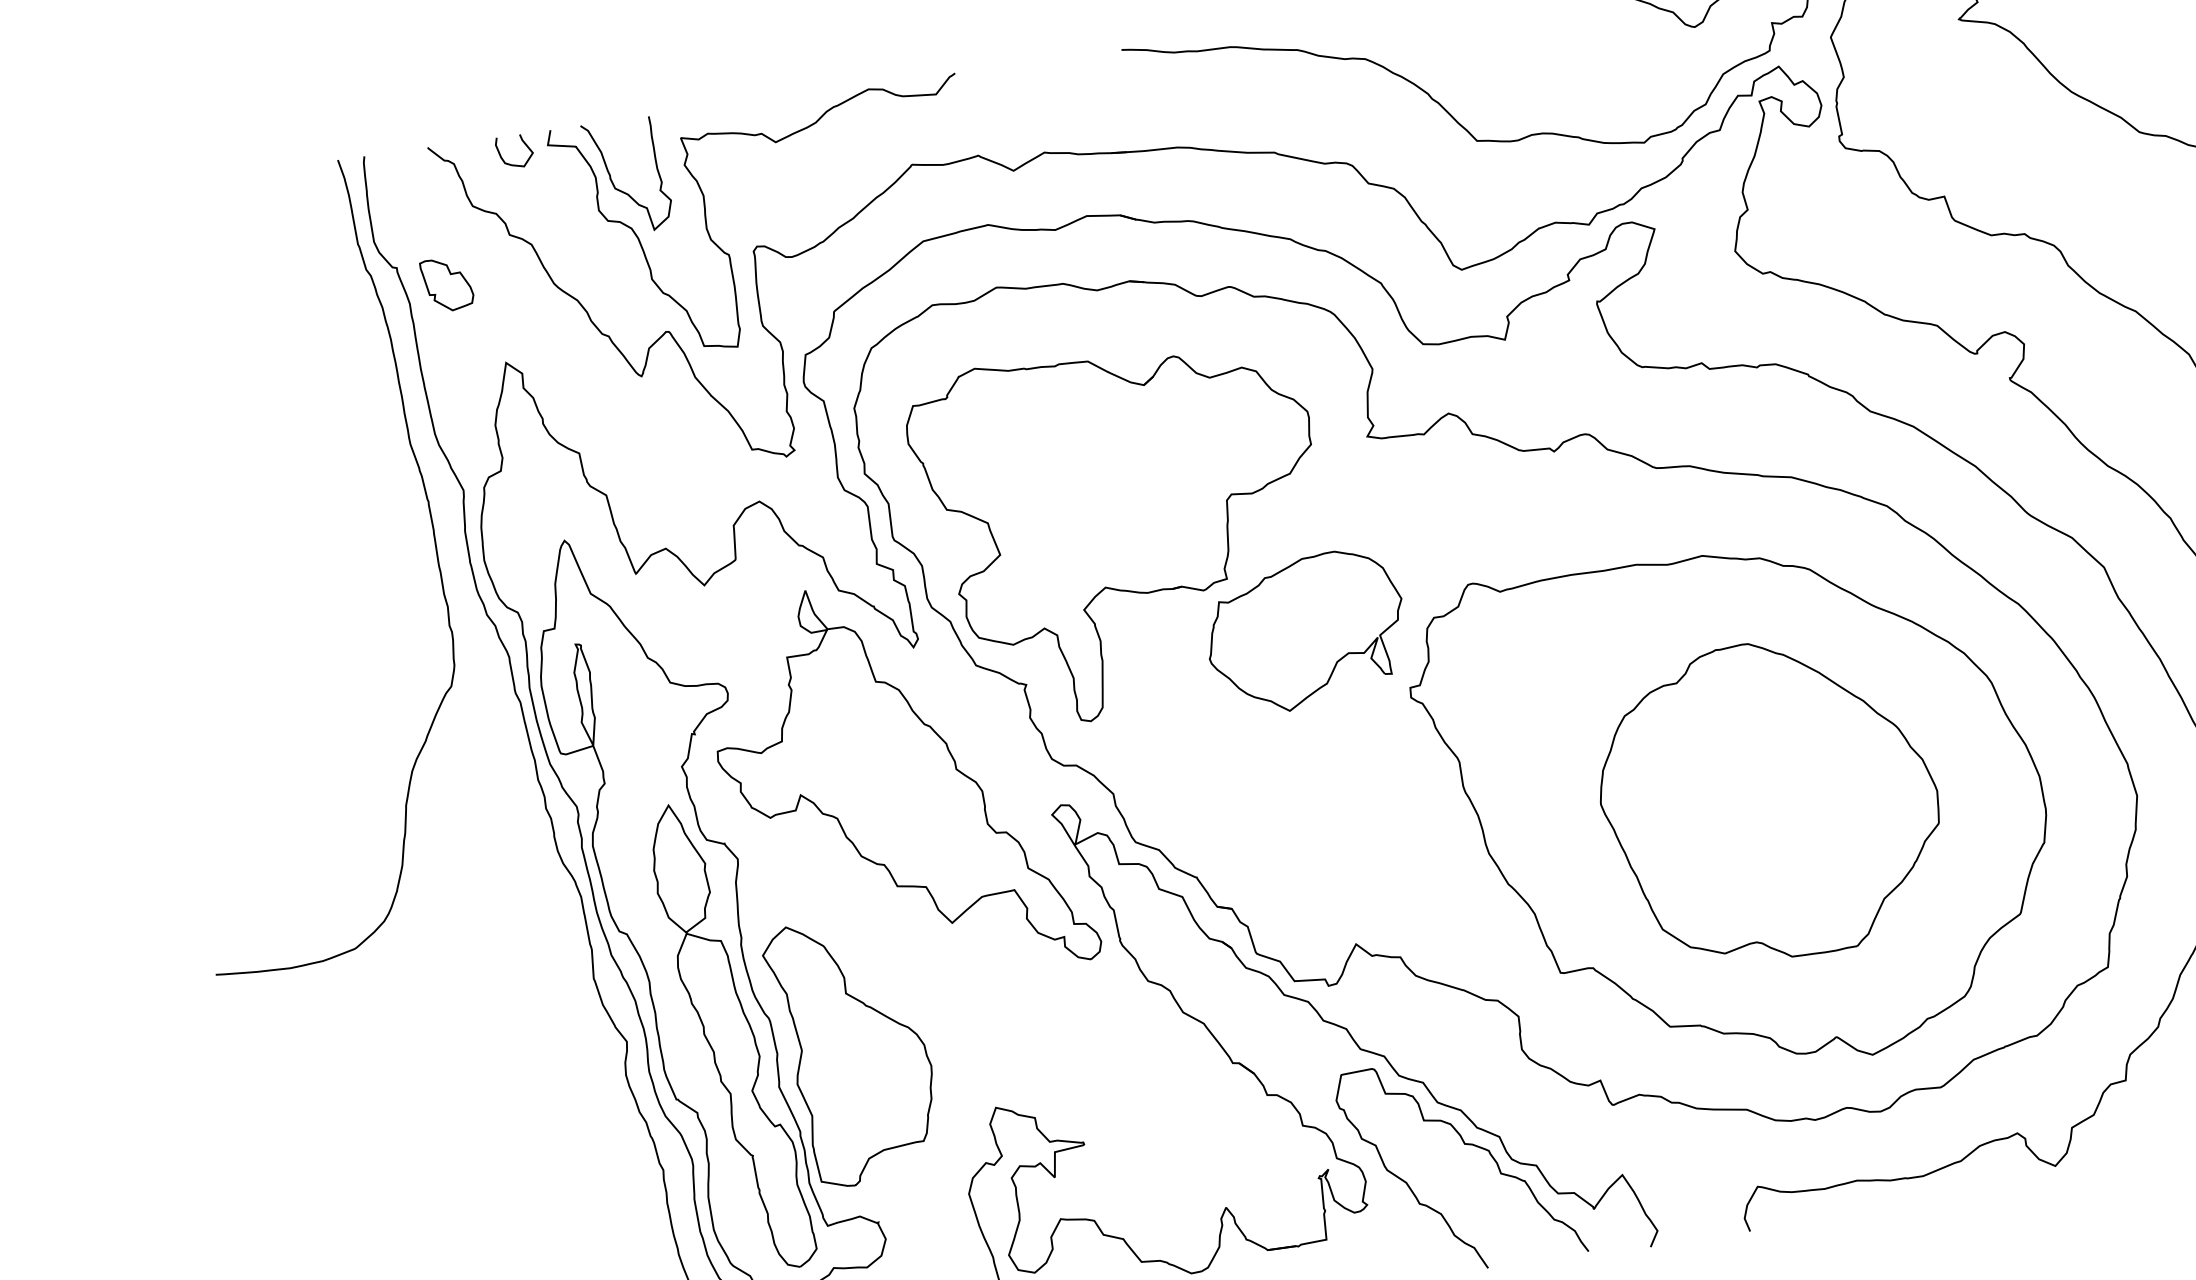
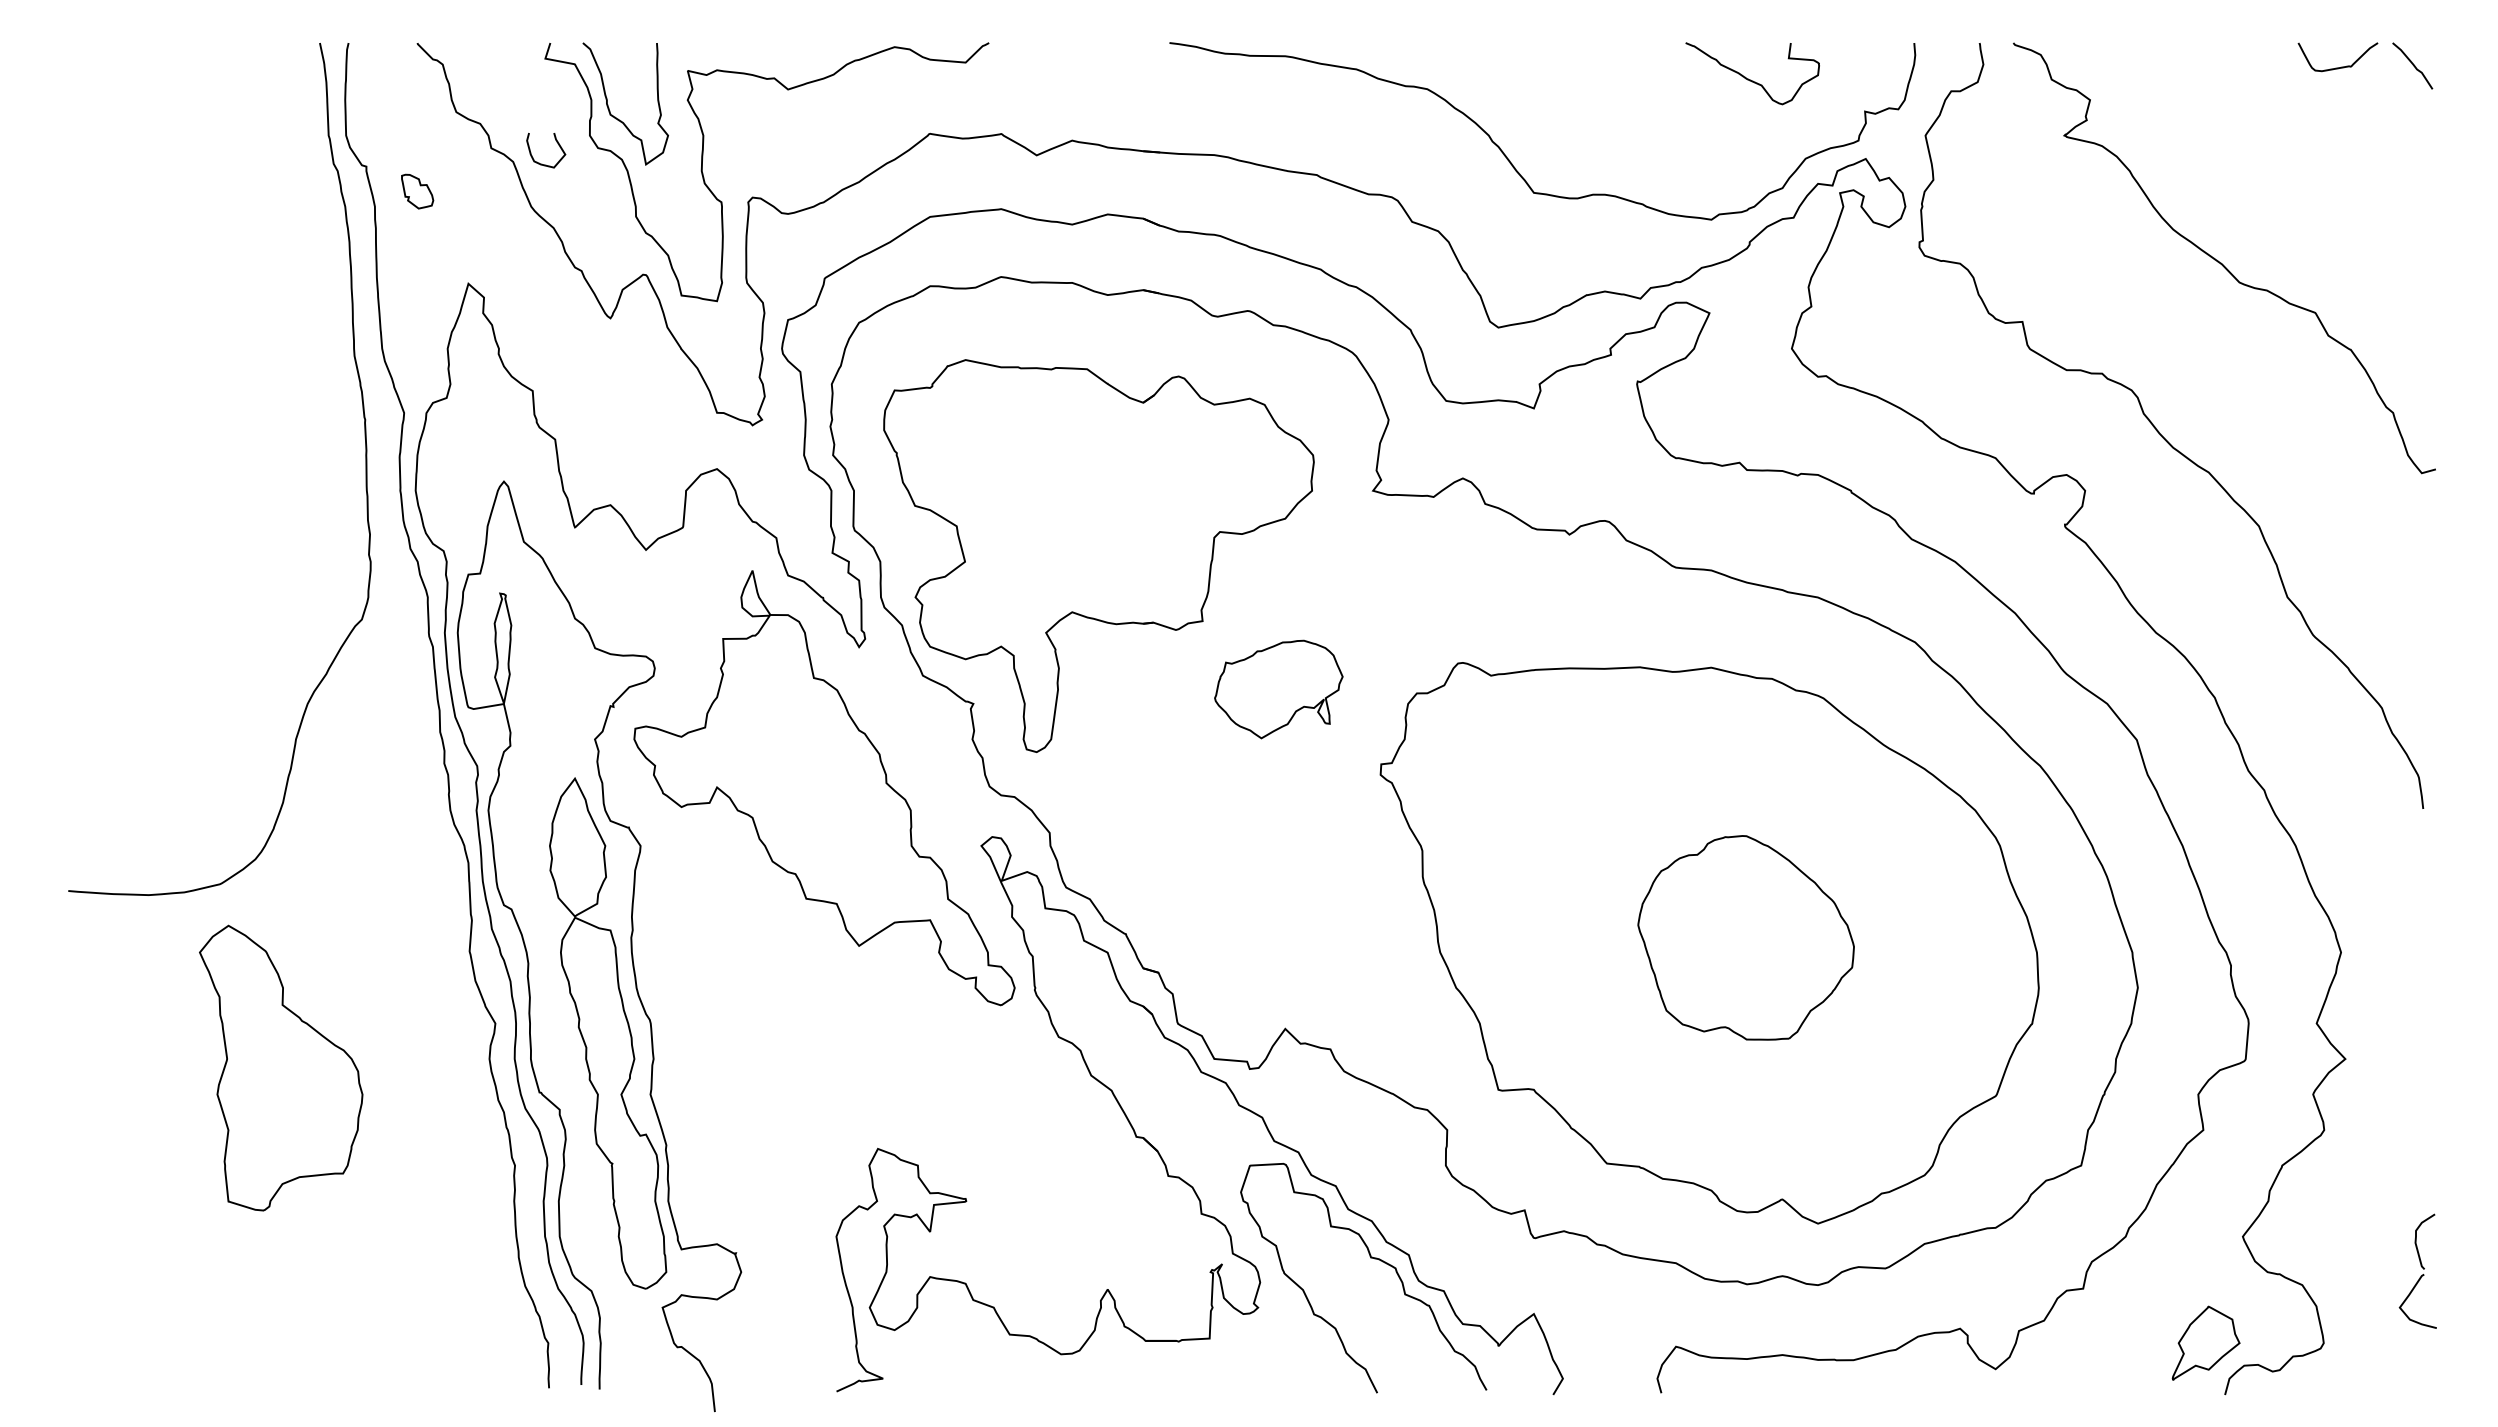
curve: (523, 142) -> (556, 142), moved
part: (447, 284) -> (417, 191), size x0.6
part: (1305, 632) -> (1278, 689), size x0.6
part: (1768, 800) -> (1745, 937), size x0.6
part: (853, 1051) -> (281, 1067), moved

